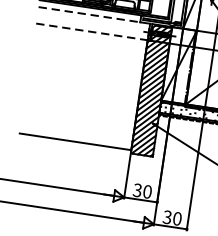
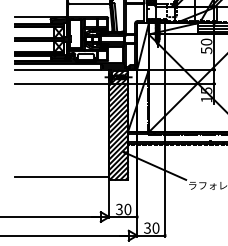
line: (90, 14) -> (58, 69), dashed -> solid
line: (92, 31) -> (62, 83), dashed -> solid

